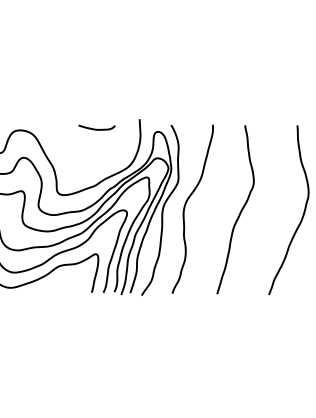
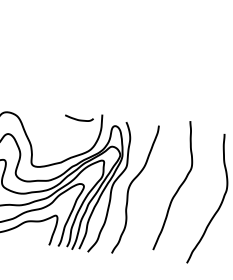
curve: (96, 128) -> (78, 119), moved
curve: (239, 212) -> (177, 188), moved

